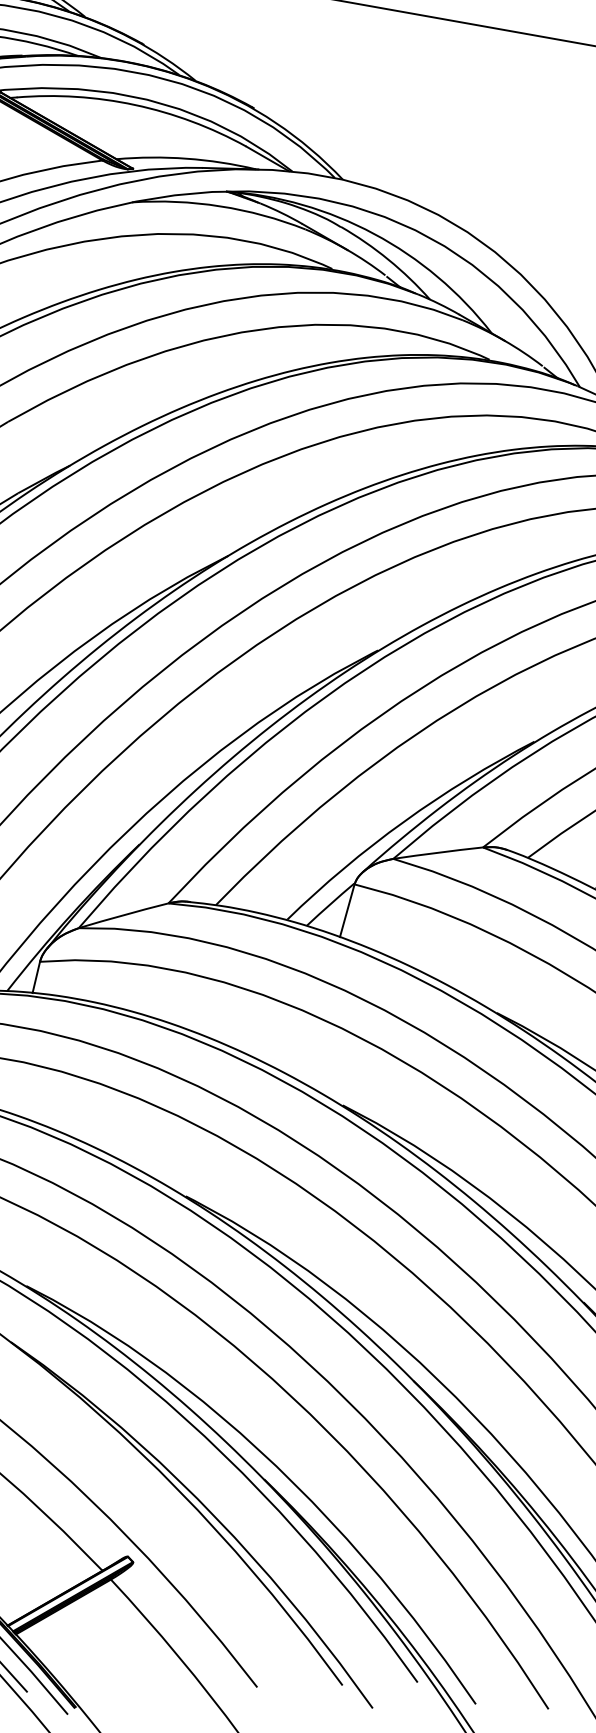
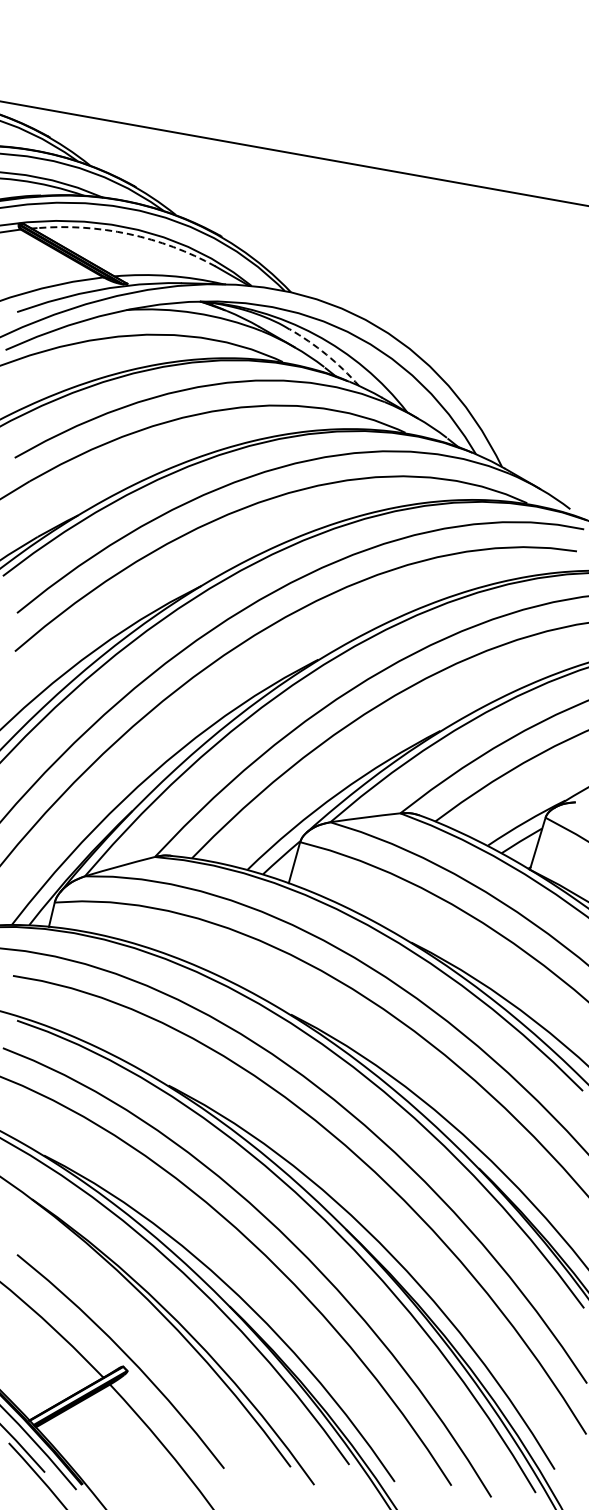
arc: (134, 105) -> (128, 234), solid -> dashed
arc: (388, 259) -> (326, 354), solid -> dashed

